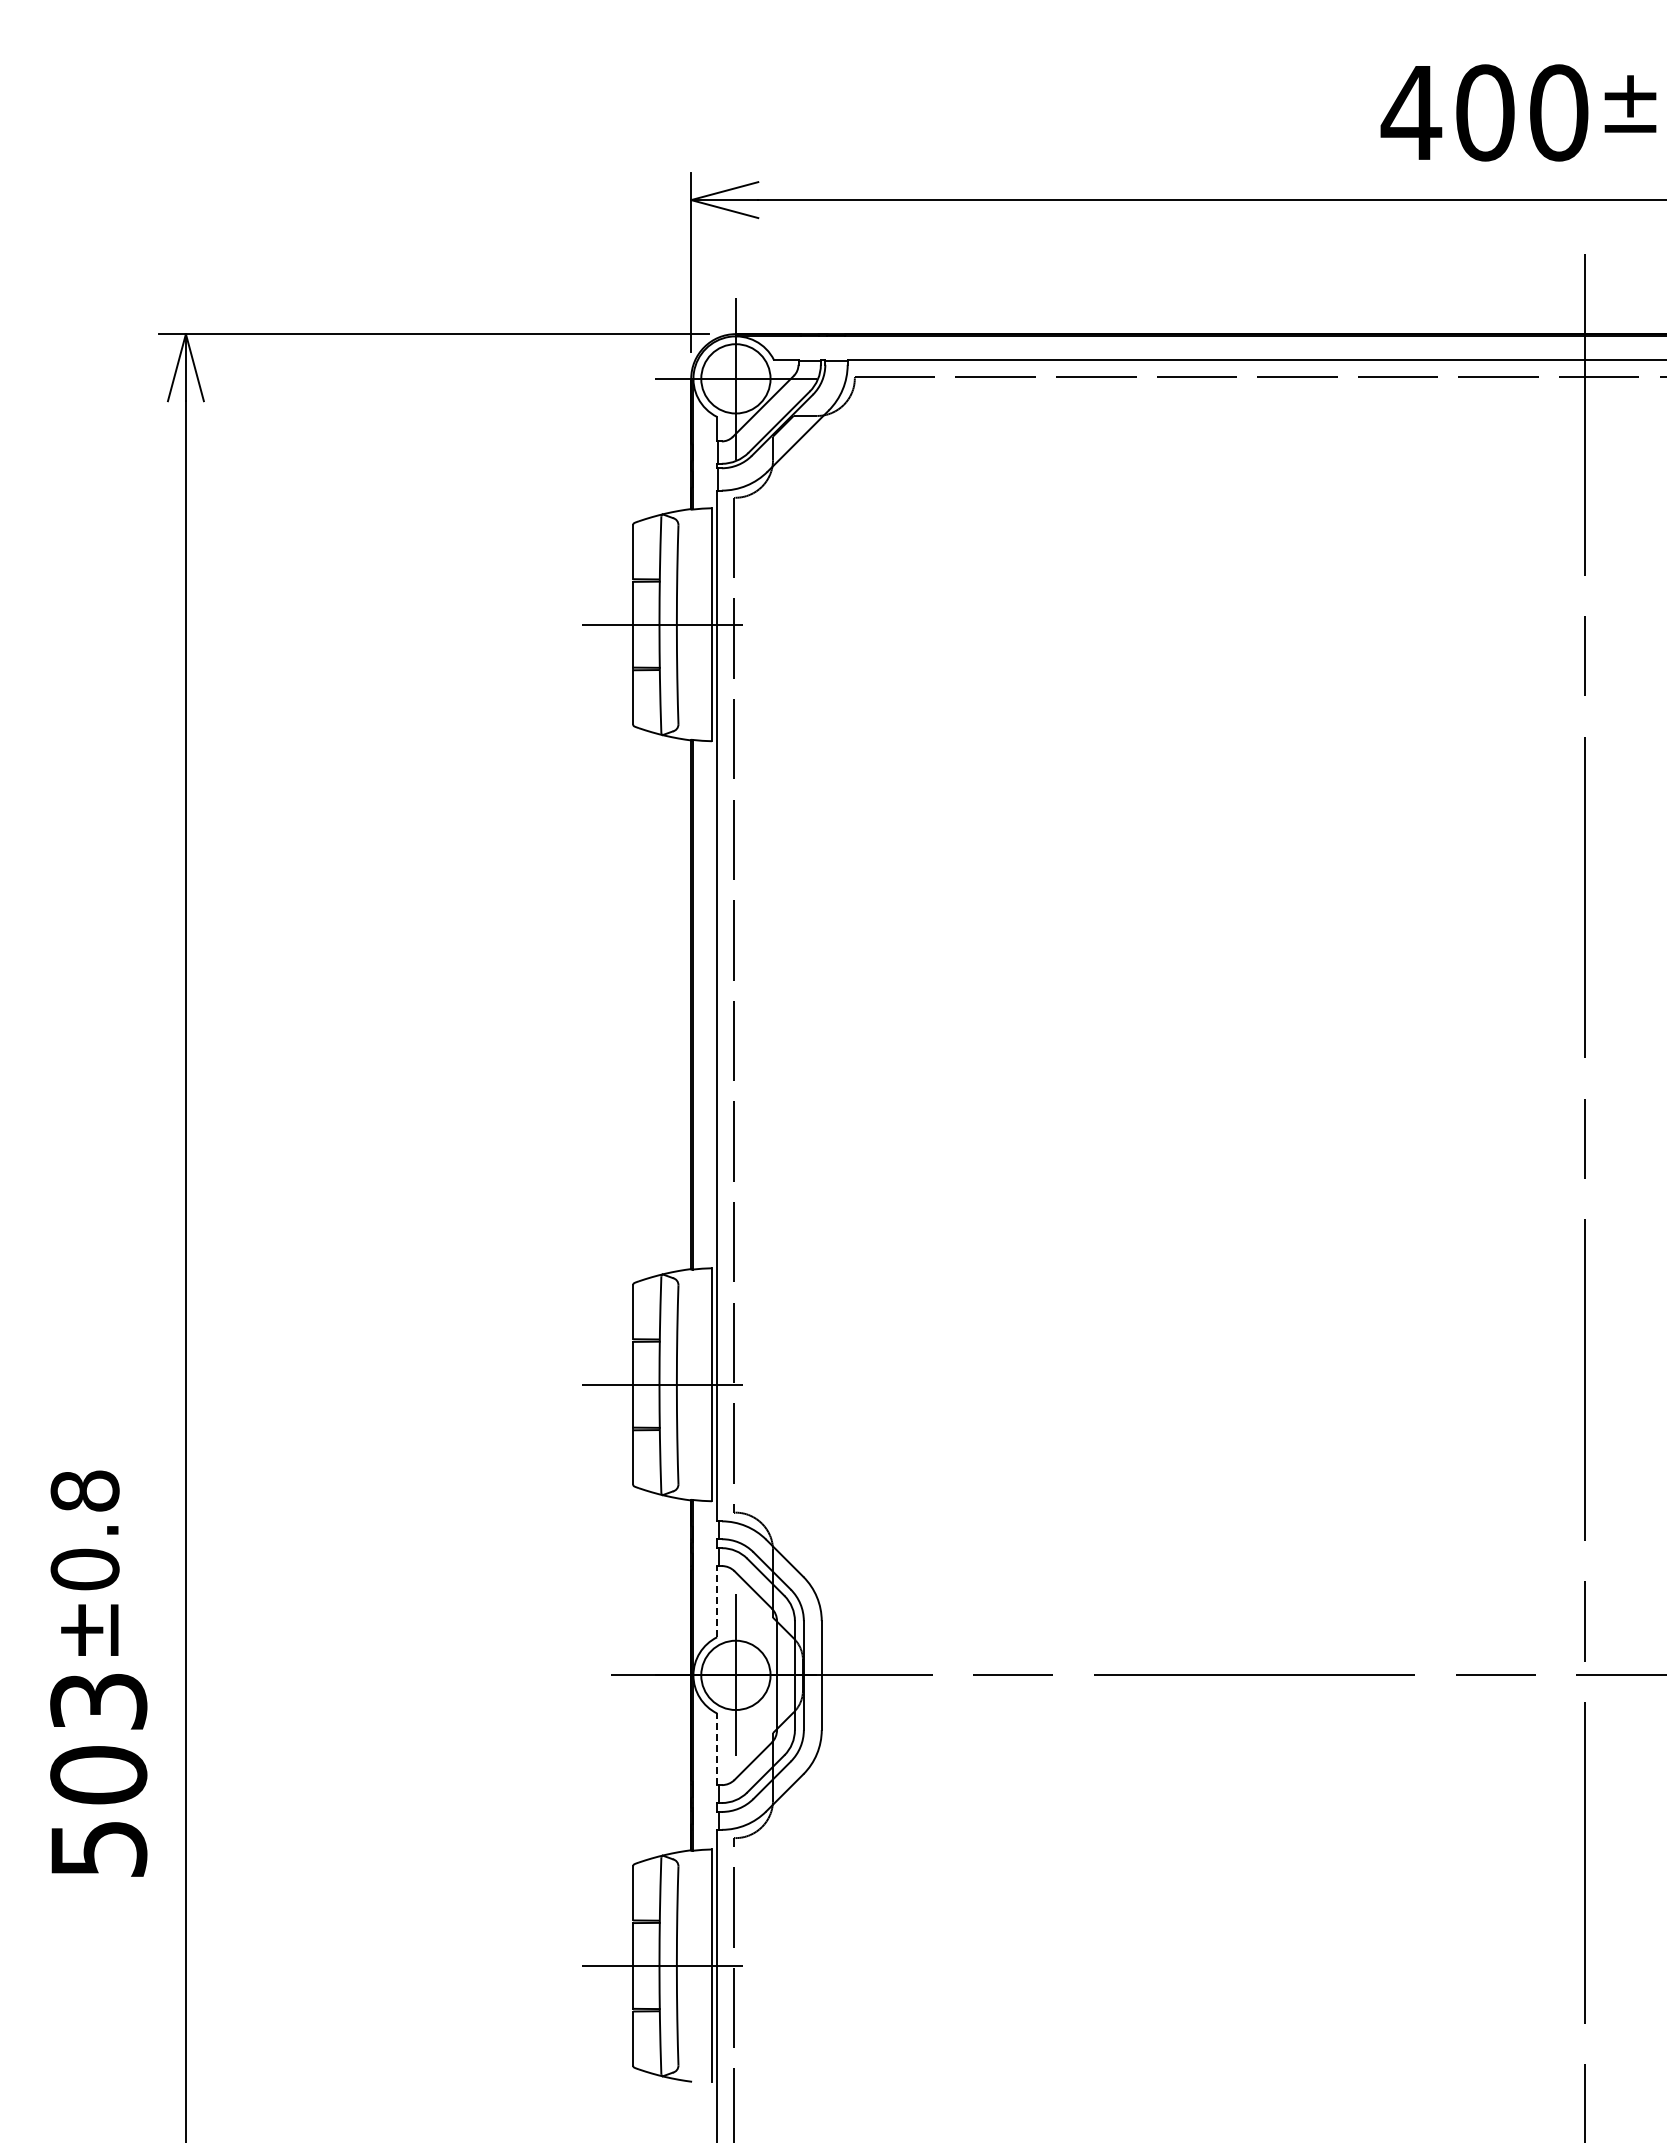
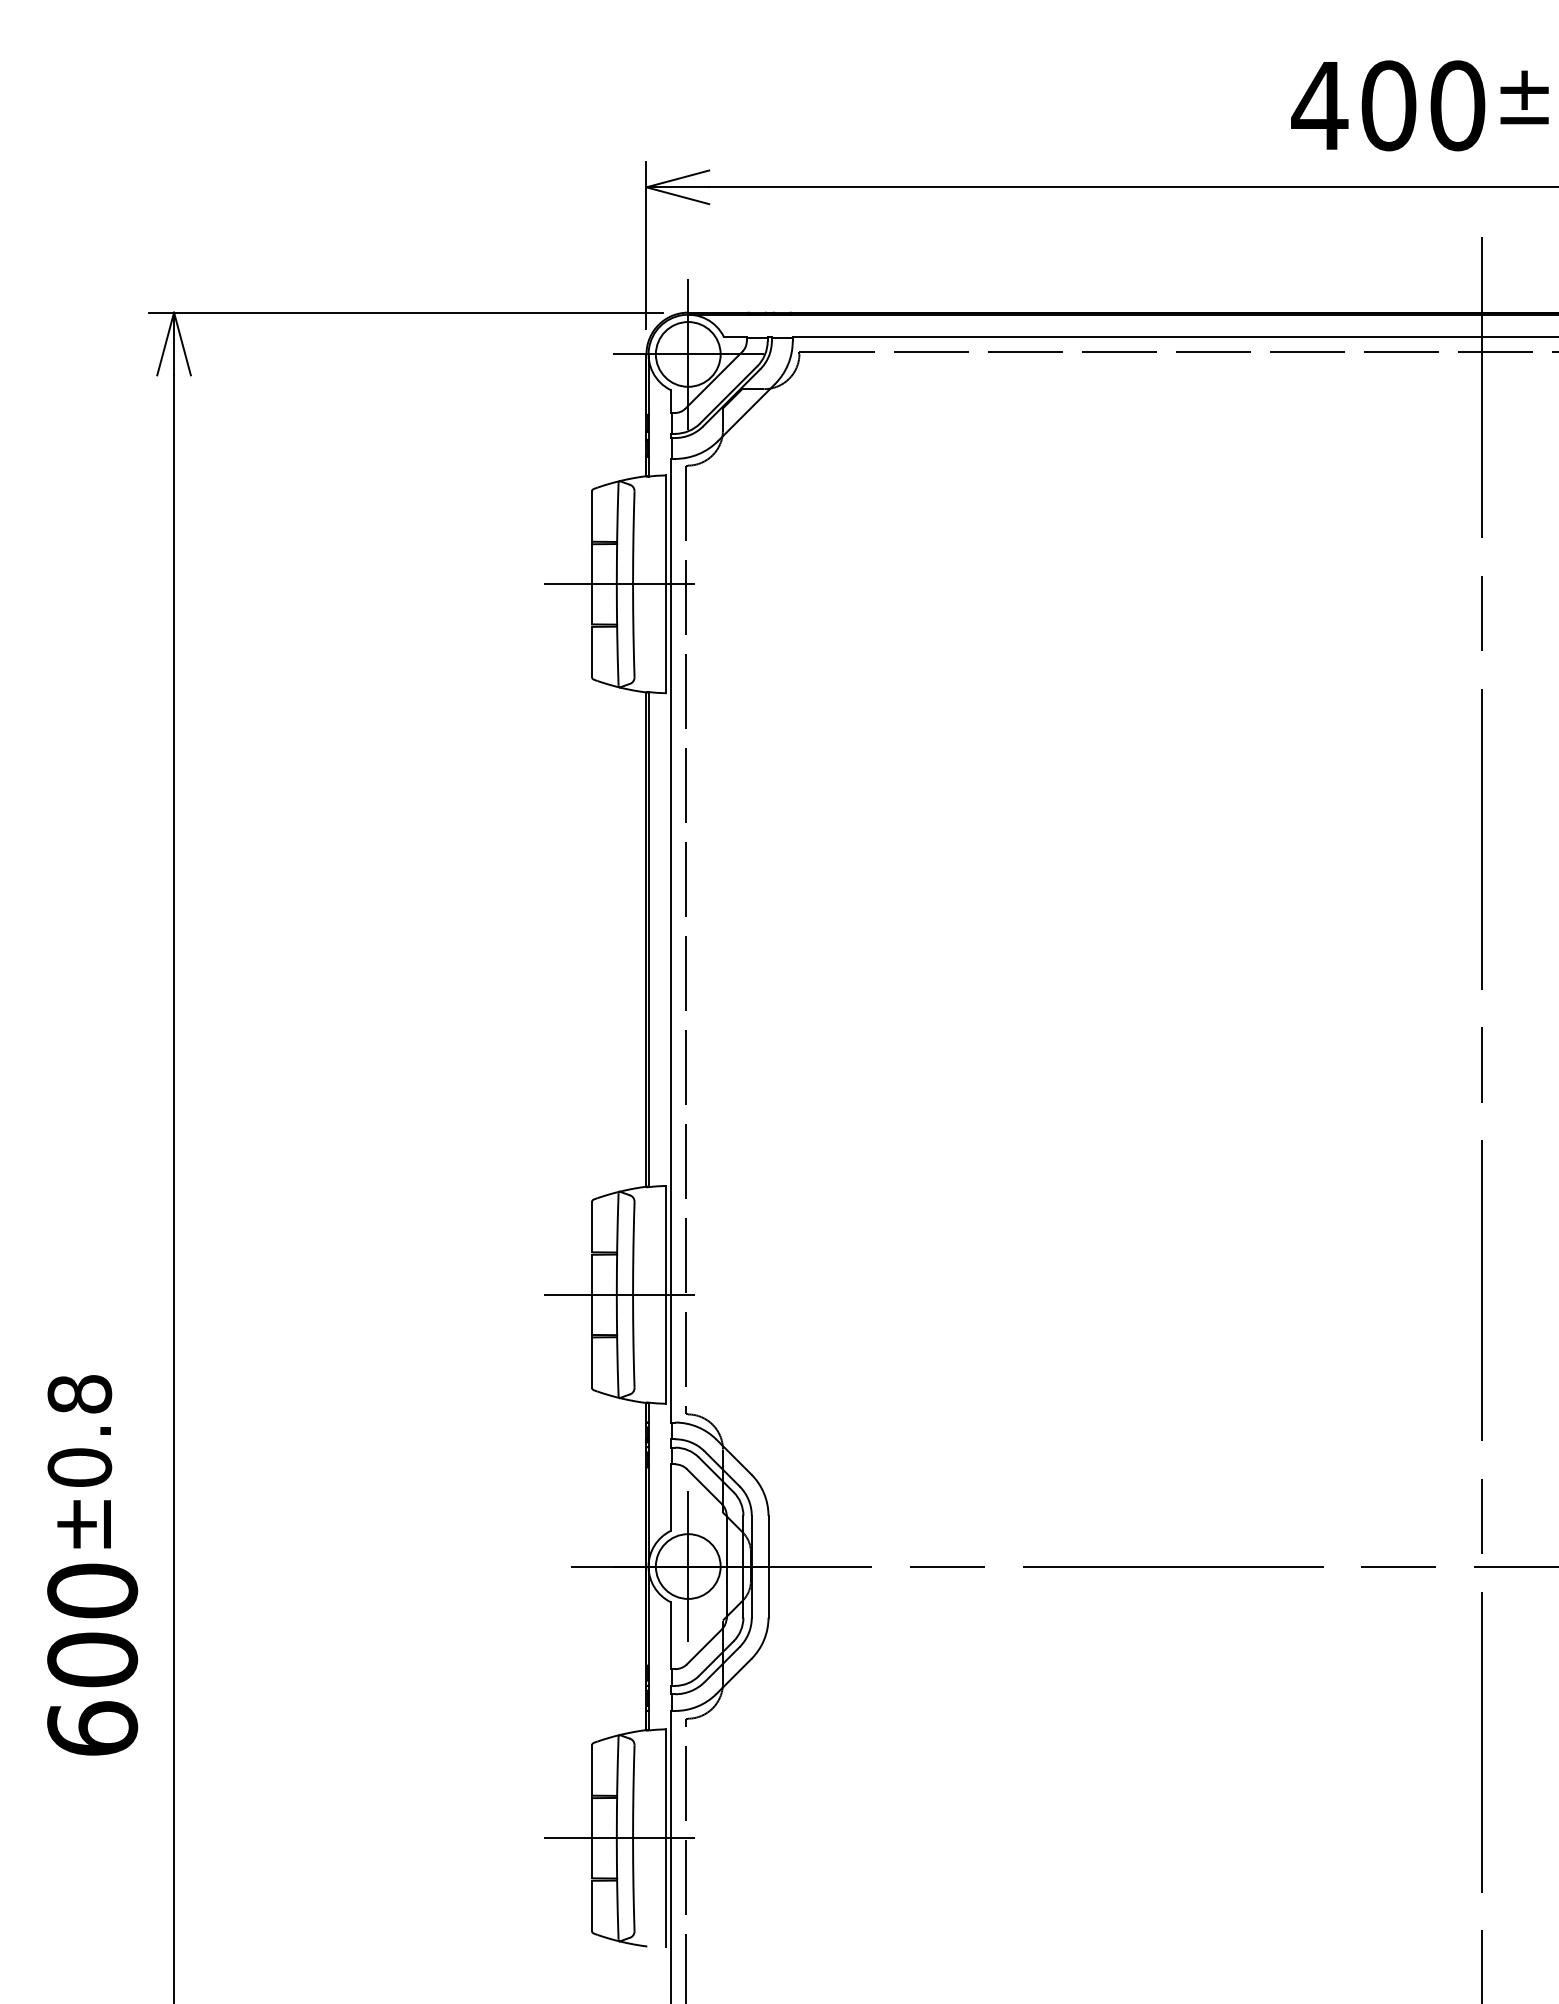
line: (717, 1601) -> (671, 1497), dashed -> solid
line: (717, 1749) -> (671, 1635), dashed -> solid
text: (98, 1774) -> (92, 1659), 503 -> 600

